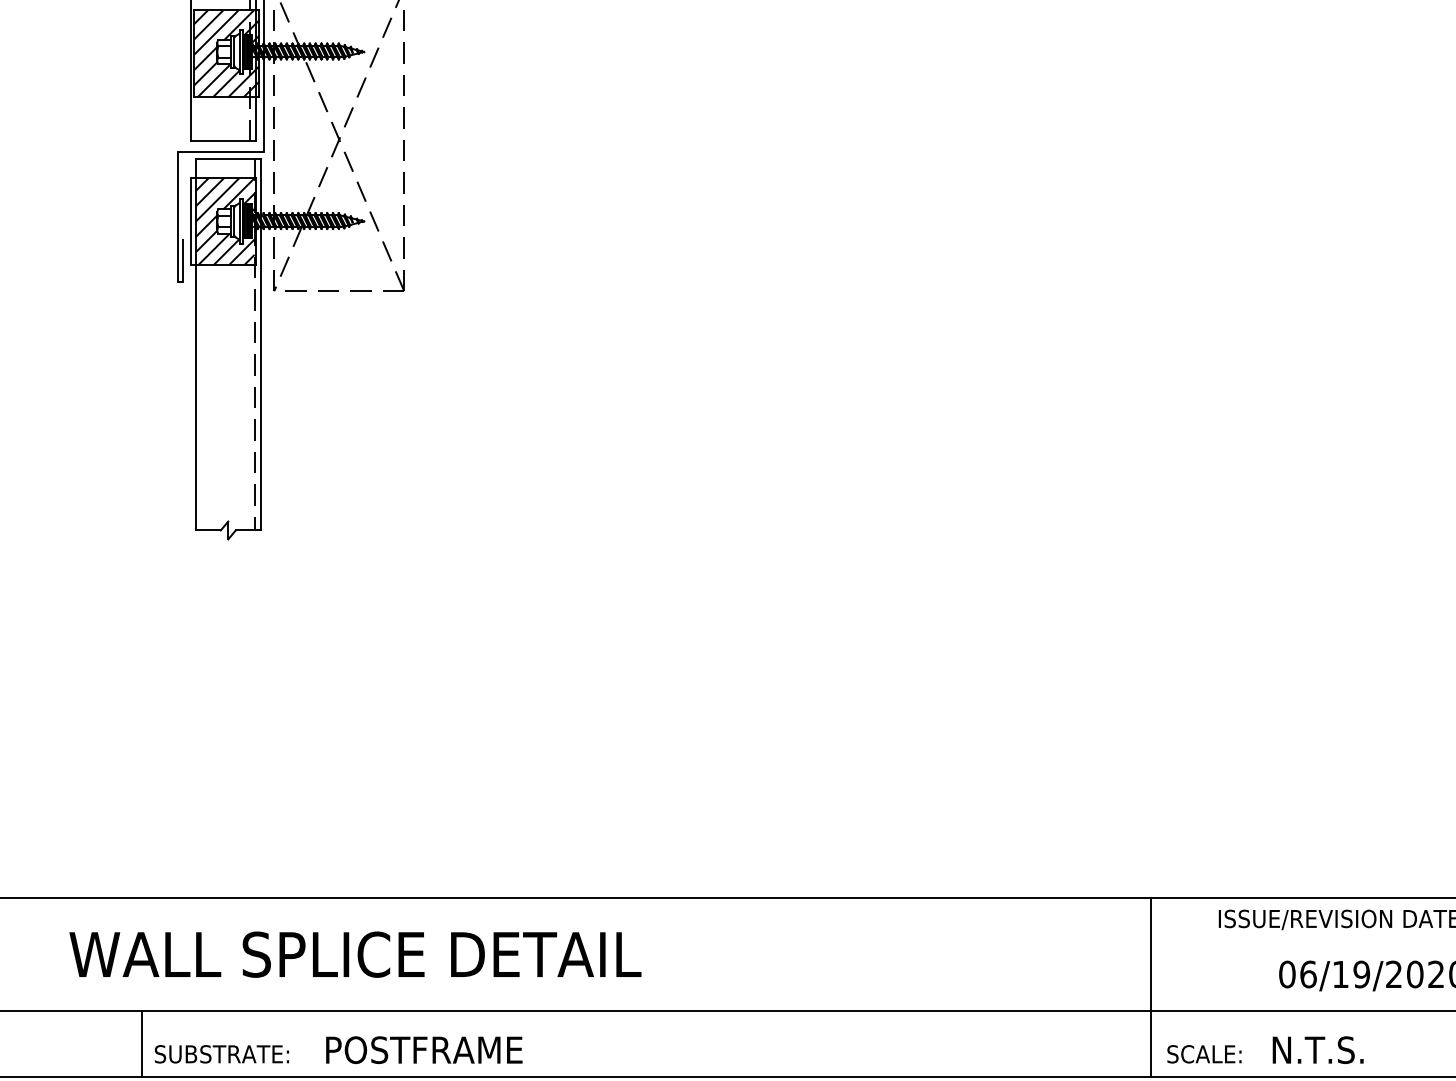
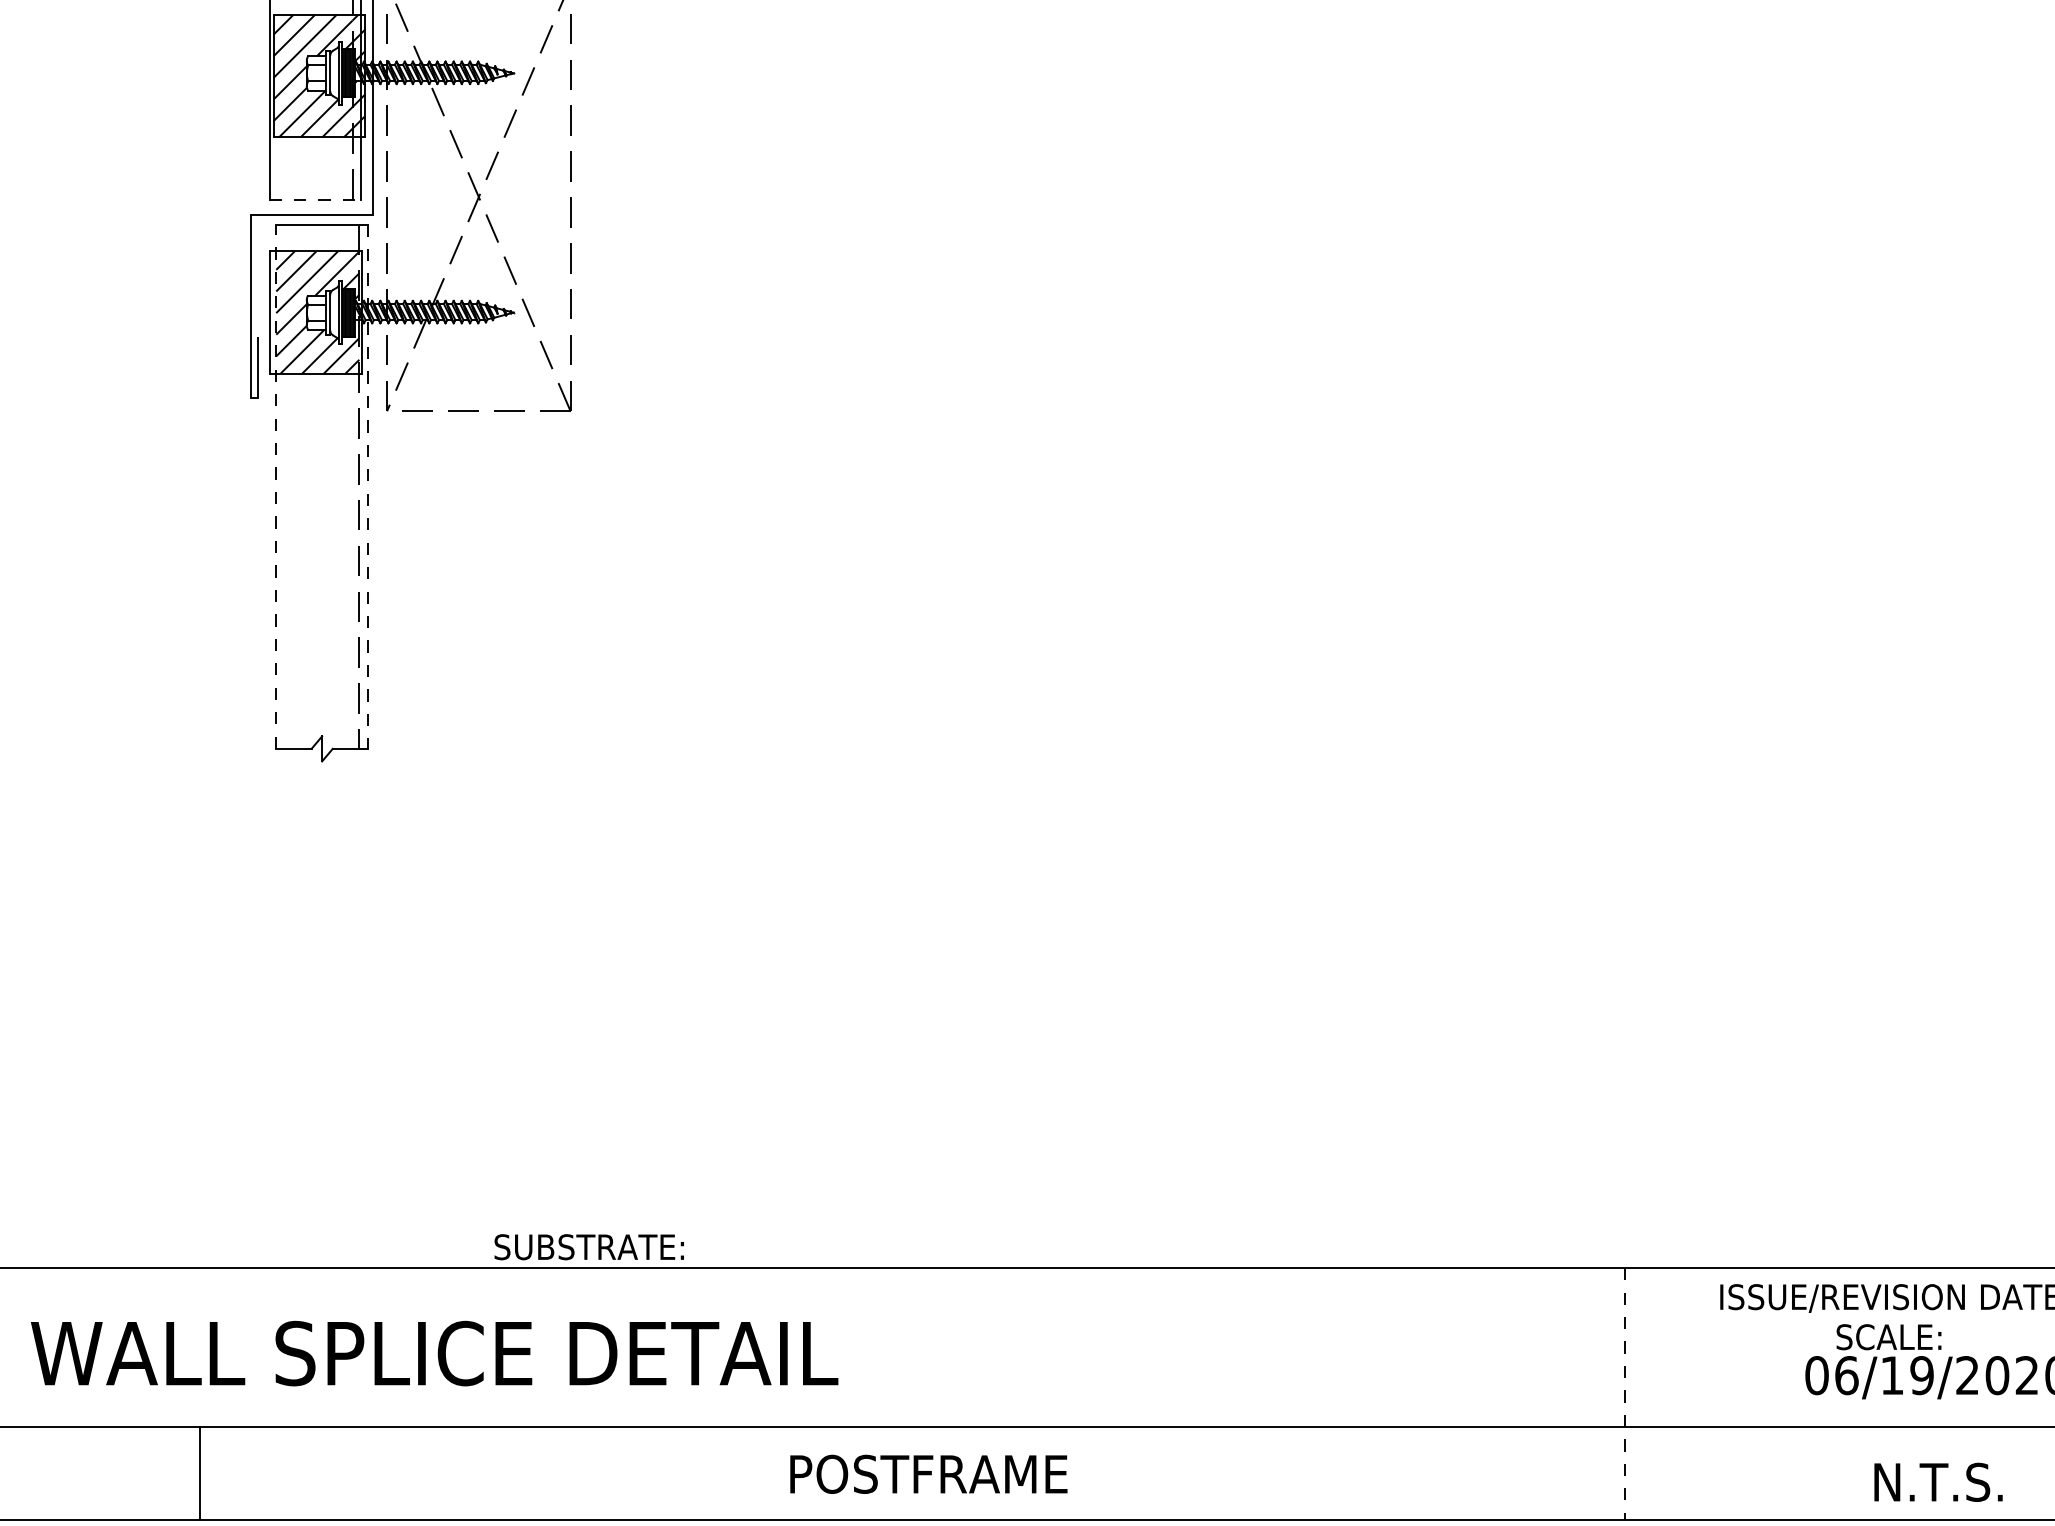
line: (223, 141) -> (315, 199), solid -> dashed
line: (195, 344) -> (276, 486), solid -> dashed
line: (261, 345) -> (368, 487), solid -> dashed
text: (355, 954) -> (434, 1353), moved
line: (1151, 987) -> (1625, 1394), solid -> dashed
text: (424, 1049) -> (928, 1473), moved
text: (1318, 1049) -> (1938, 1481), moved
text: (221, 1054) -> (588, 1247), moved
text: (1204, 1054) -> (1888, 1337), moved

